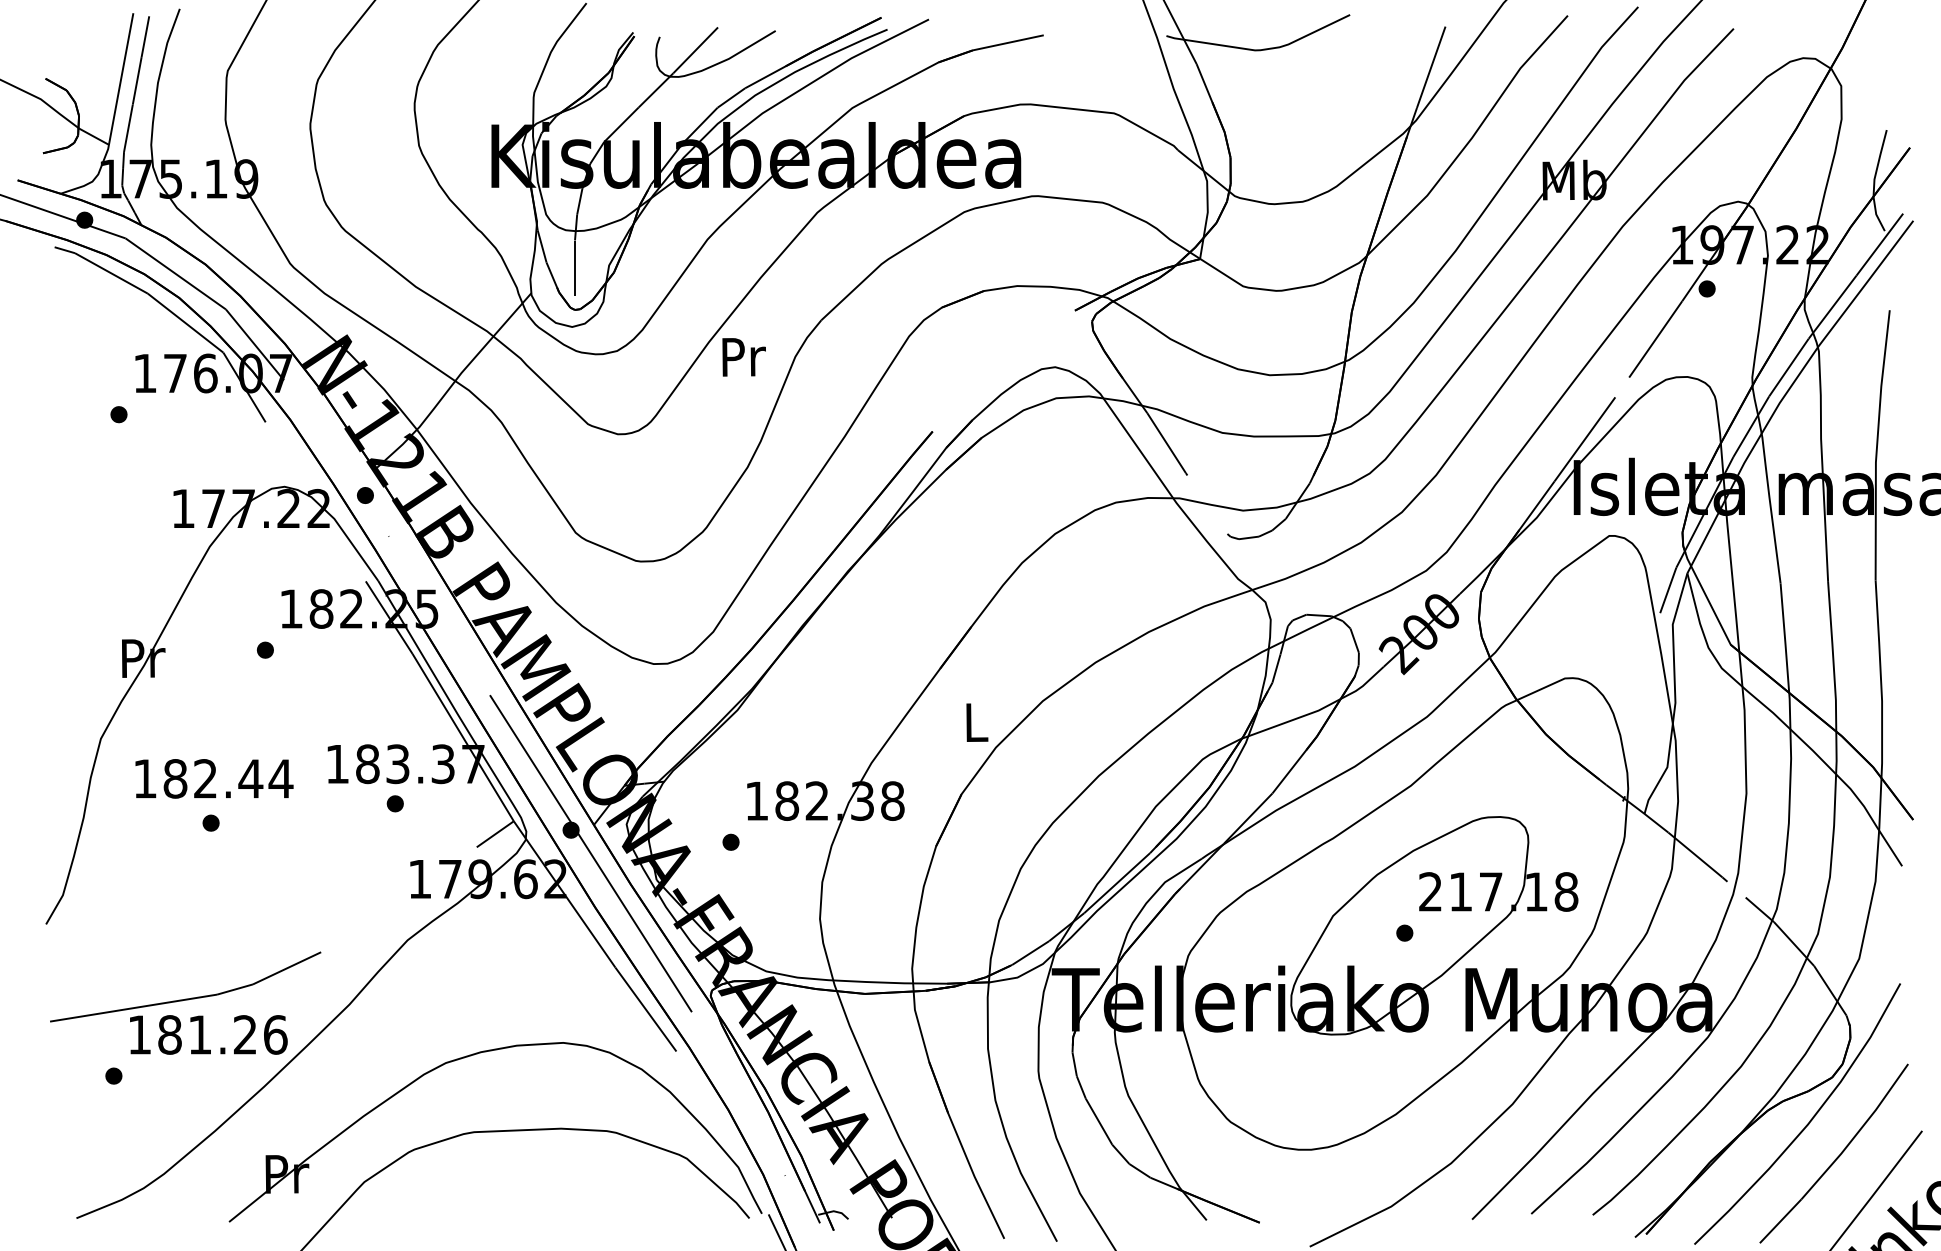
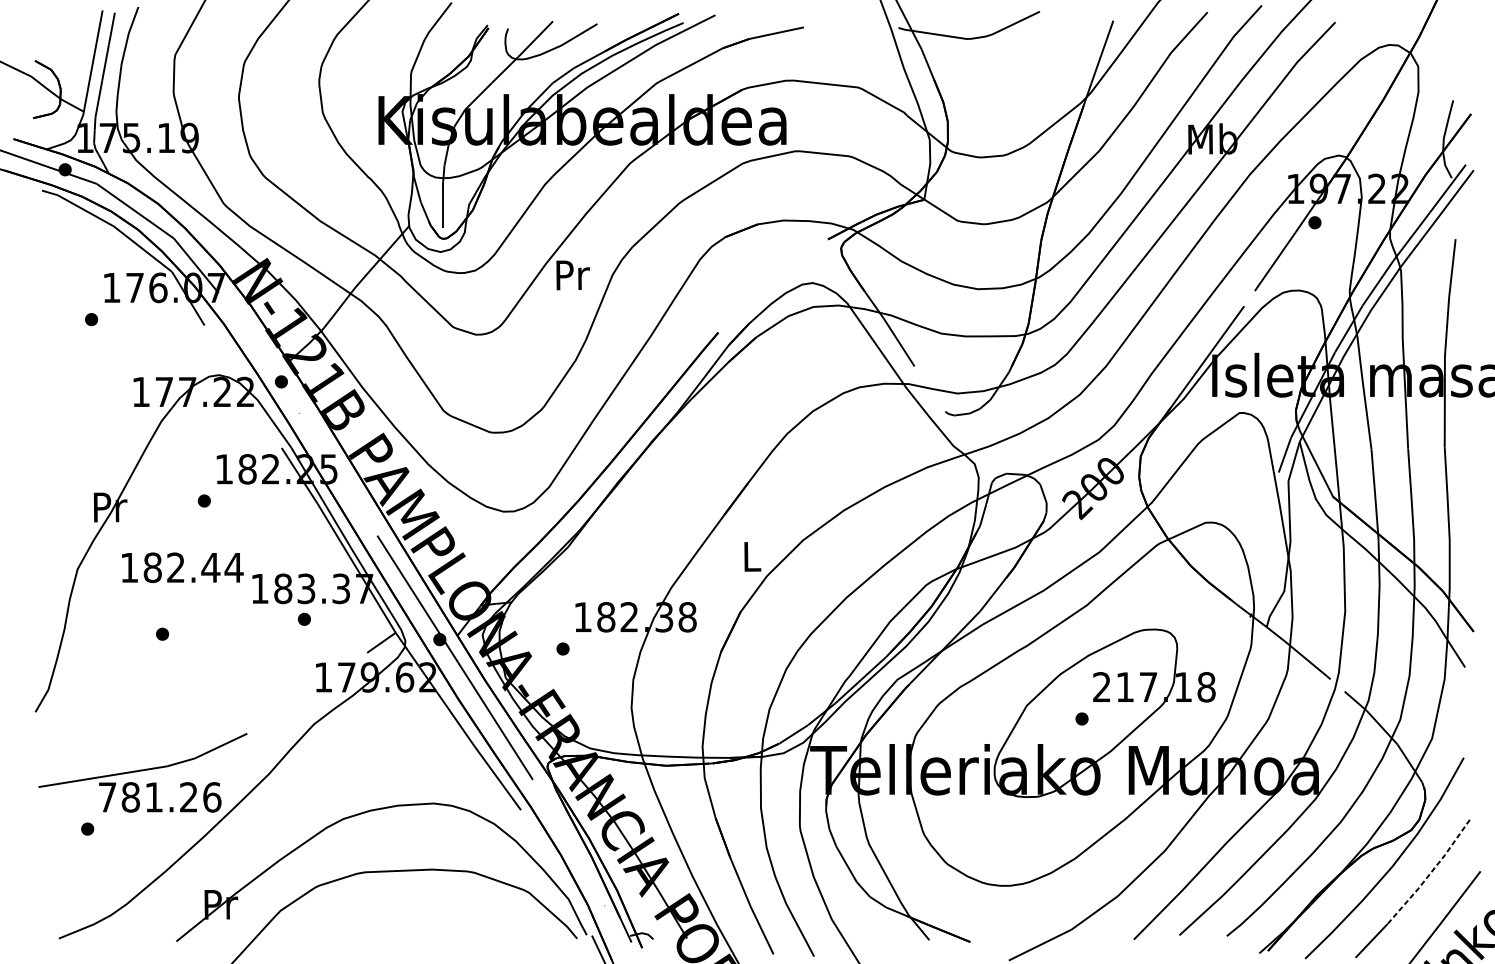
text: (214, 778) -> (182, 567), moved
text: (139, 1034) -> (107, 797), 181.26 -> 781.26
line: (1857, 1133) -> (1430, 873), solid -> dashed

